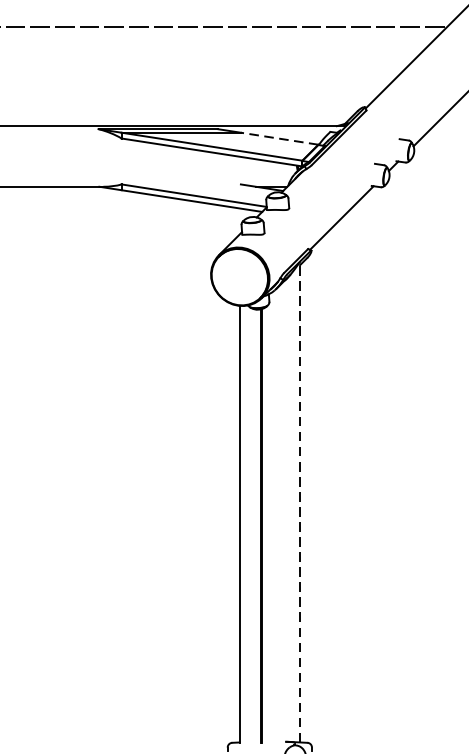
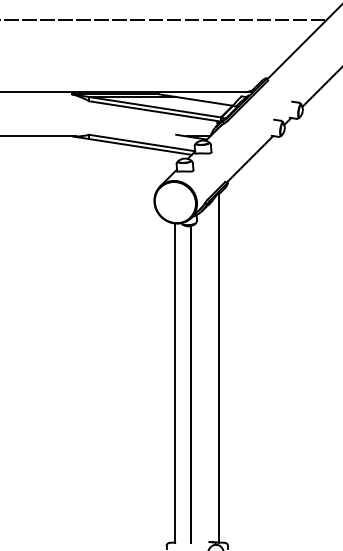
line: (279, 138) -> (204, 101), dashed -> solid
line: (300, 502) -> (219, 367), dashed -> solid

